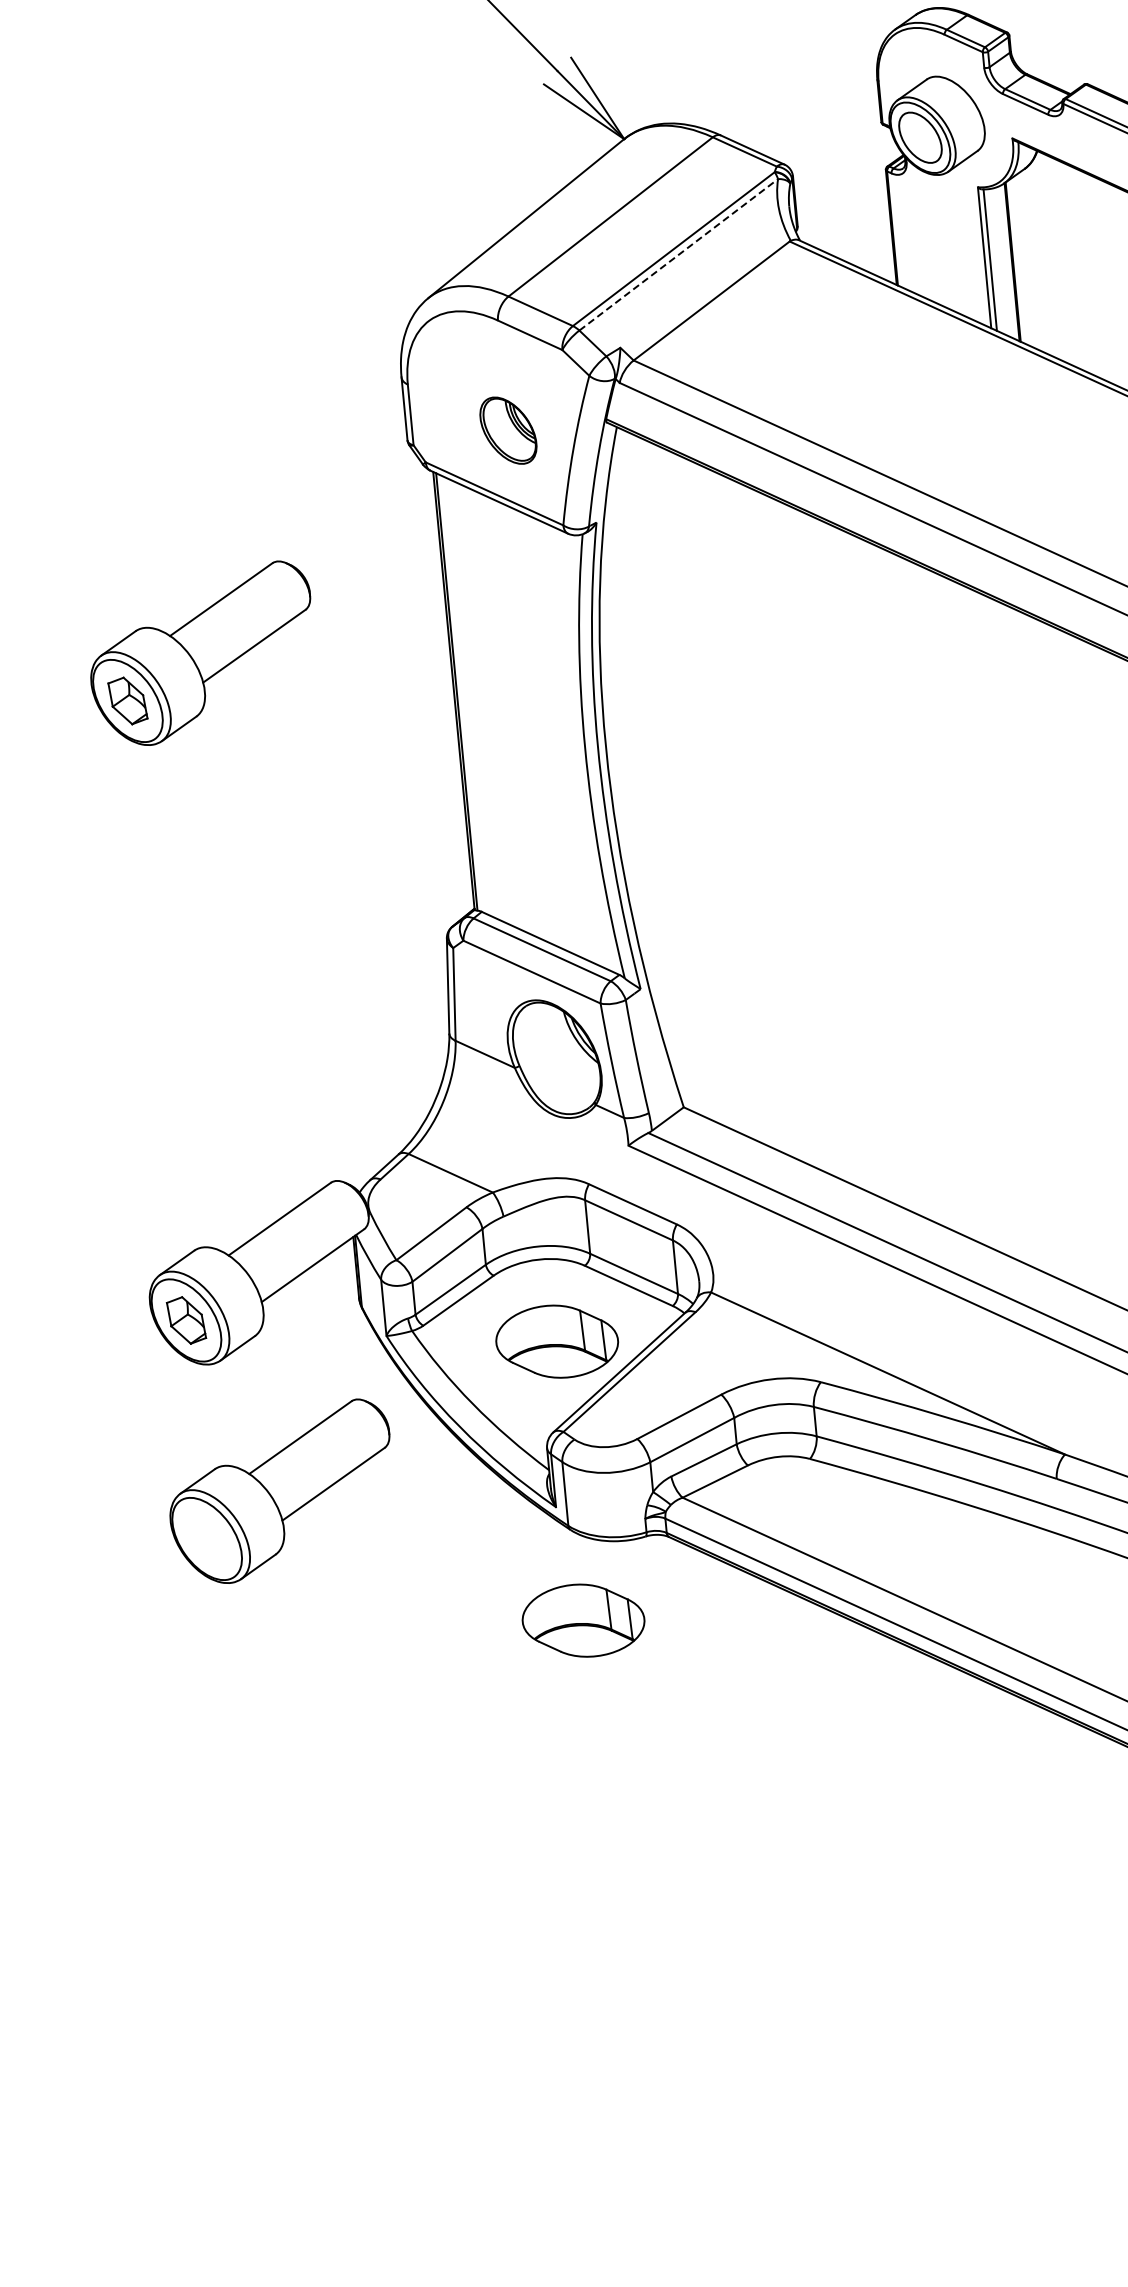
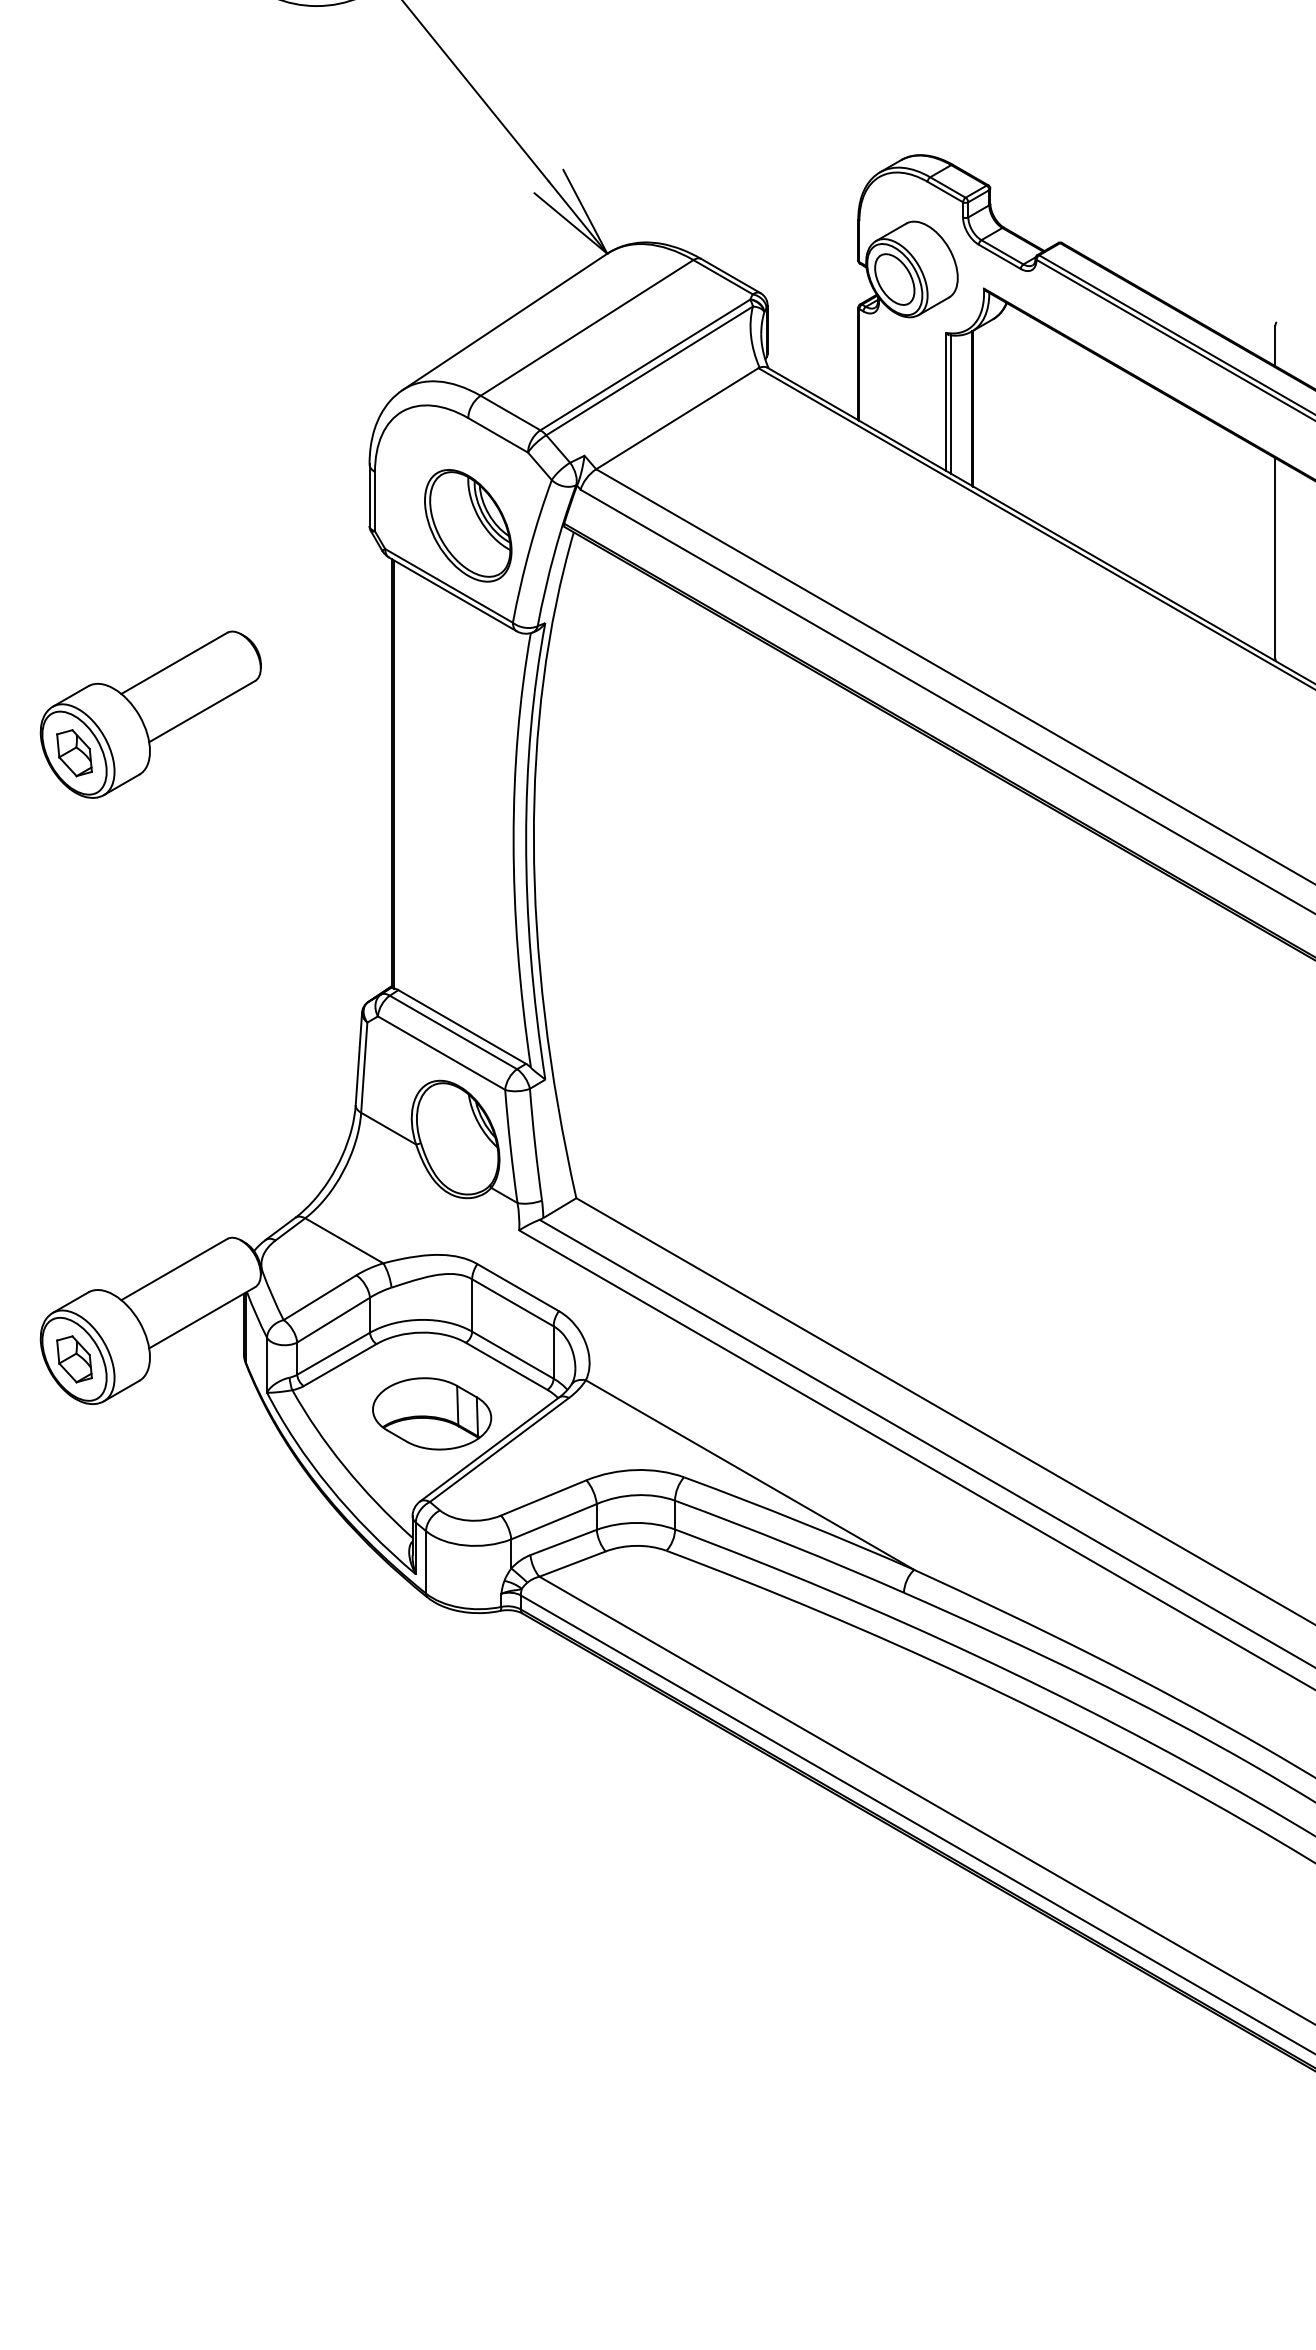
line: (678, 254) -> (649, 370), dashed -> solid
part: (508, 430) -> (468, 525), size x1.67
part: (281, 1492) -> (150, 1534), removed
part: (583, 1620) -> (432, 1686), removed

